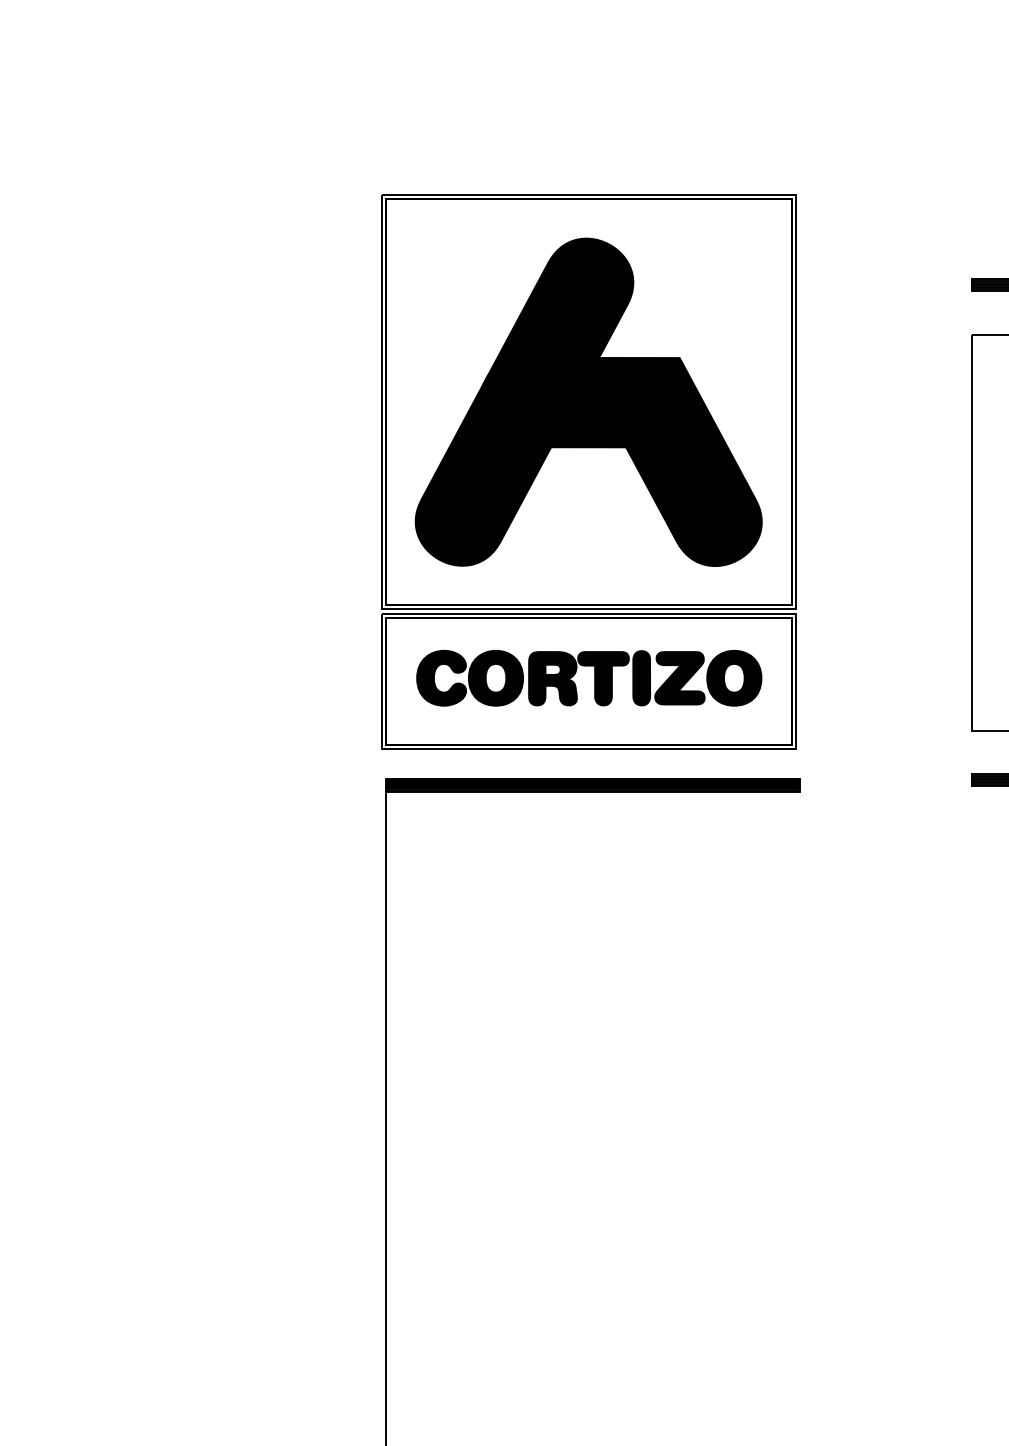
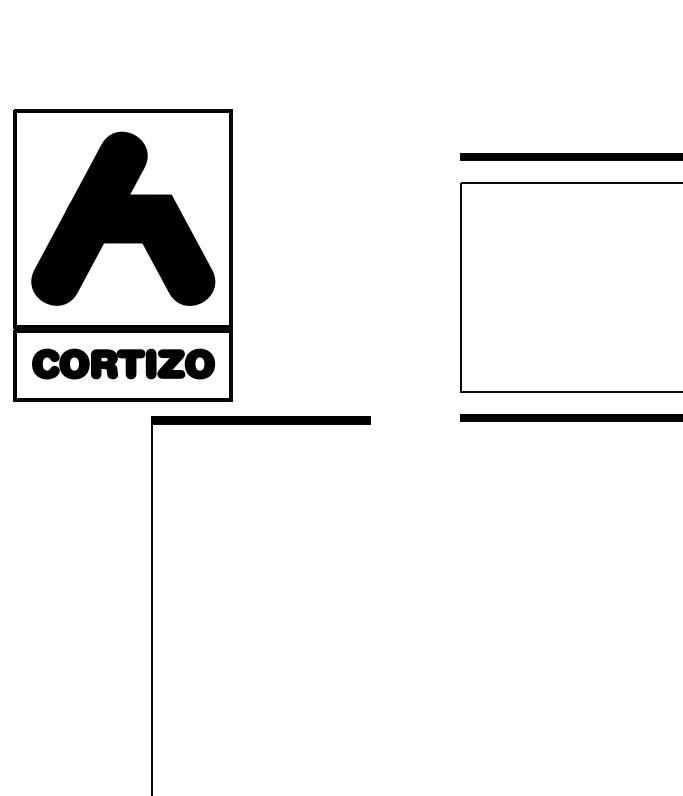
part: (587, 472) -> (122, 255), moved

